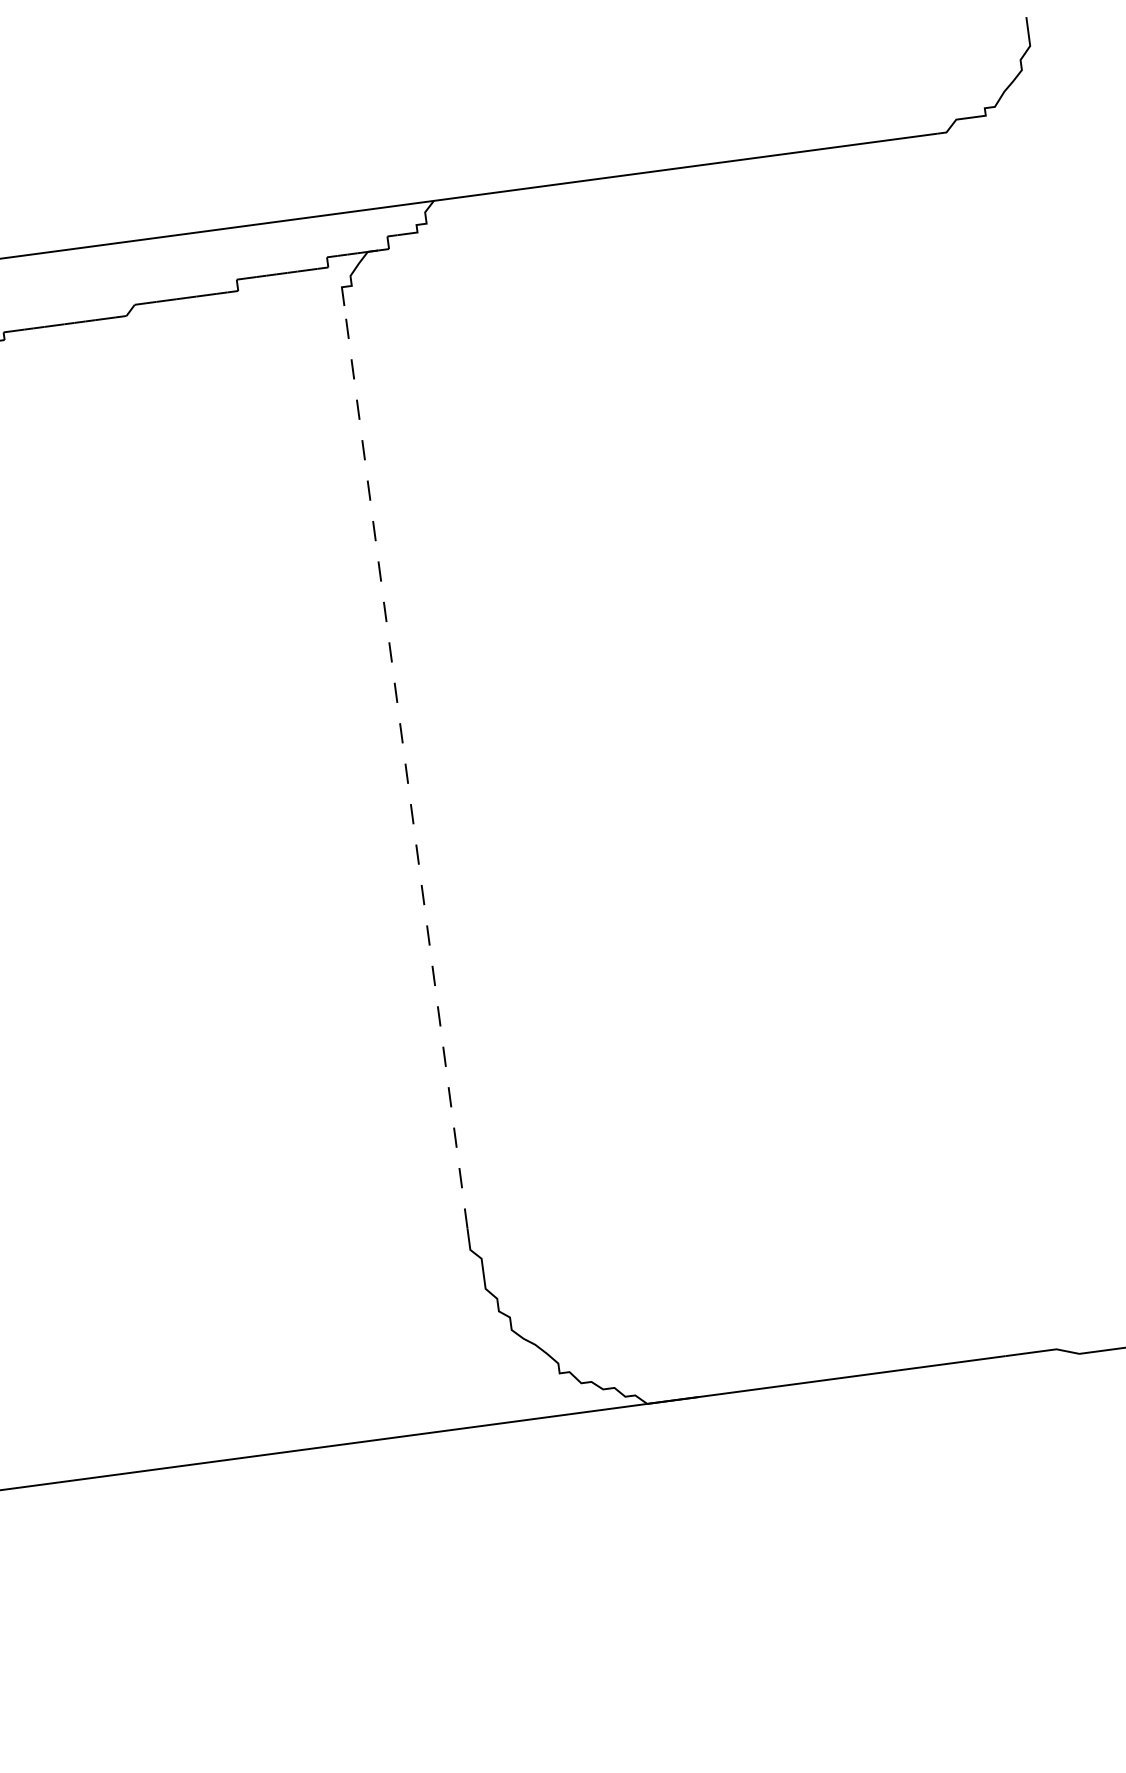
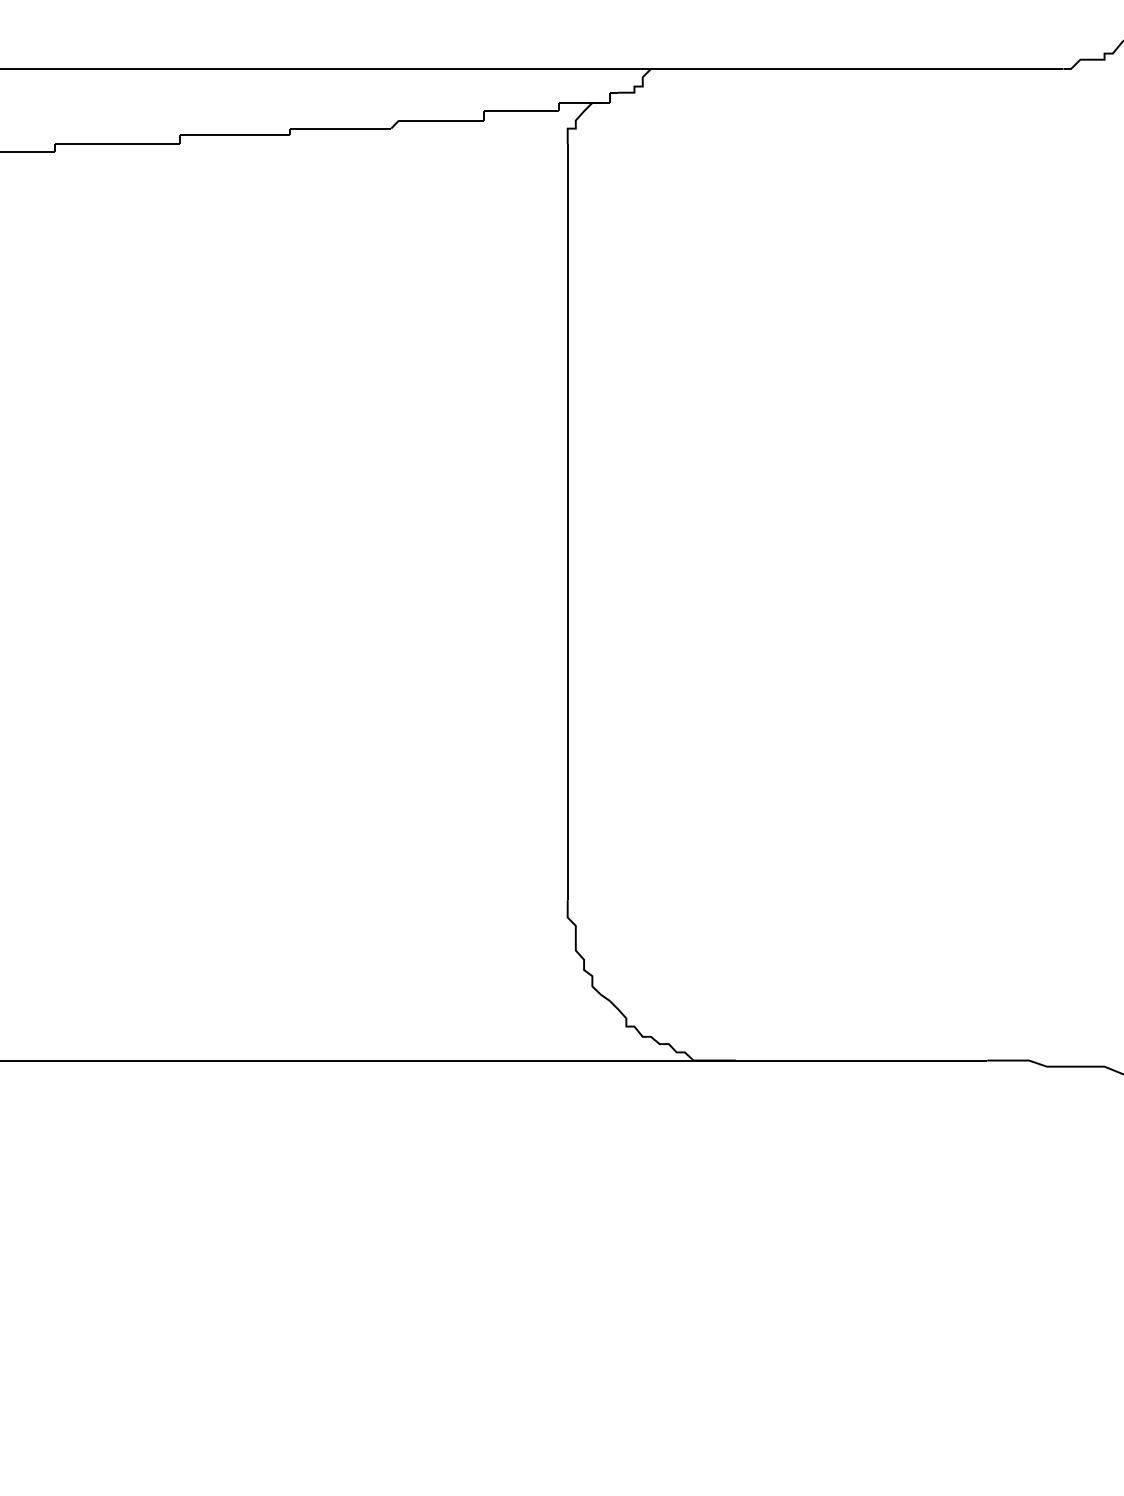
line: (405, 766) -> (567, 521), dashed -> solid

